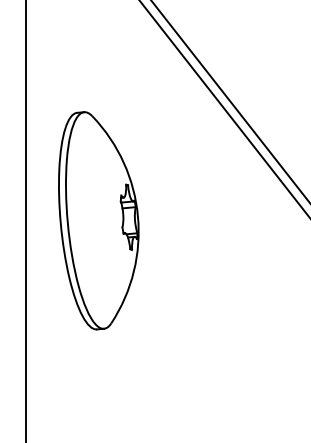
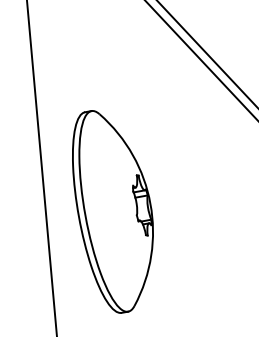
part: (98, 220) -> (113, 211), moved

